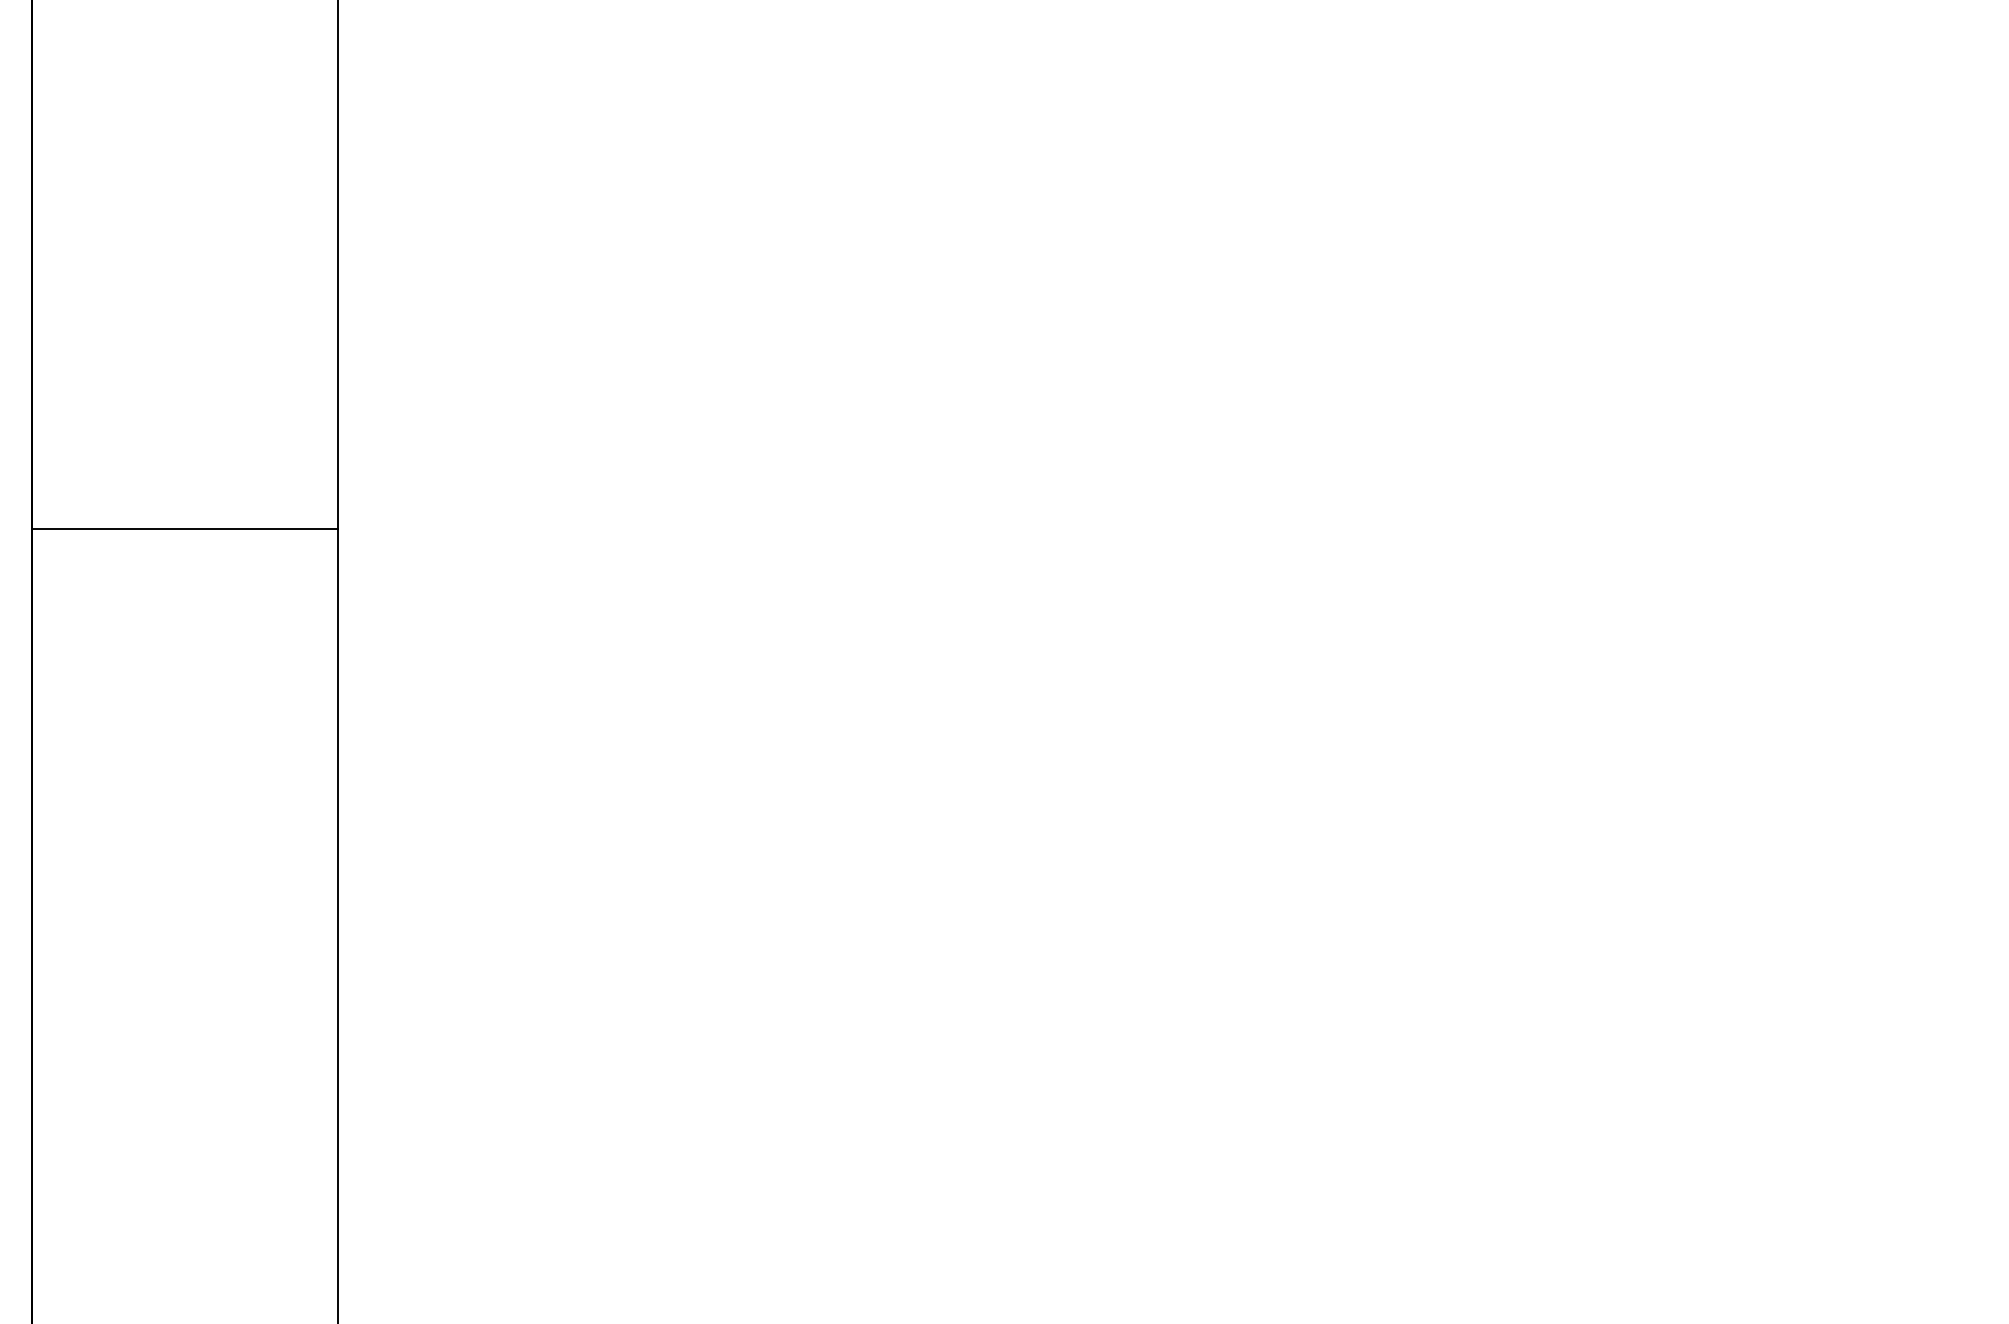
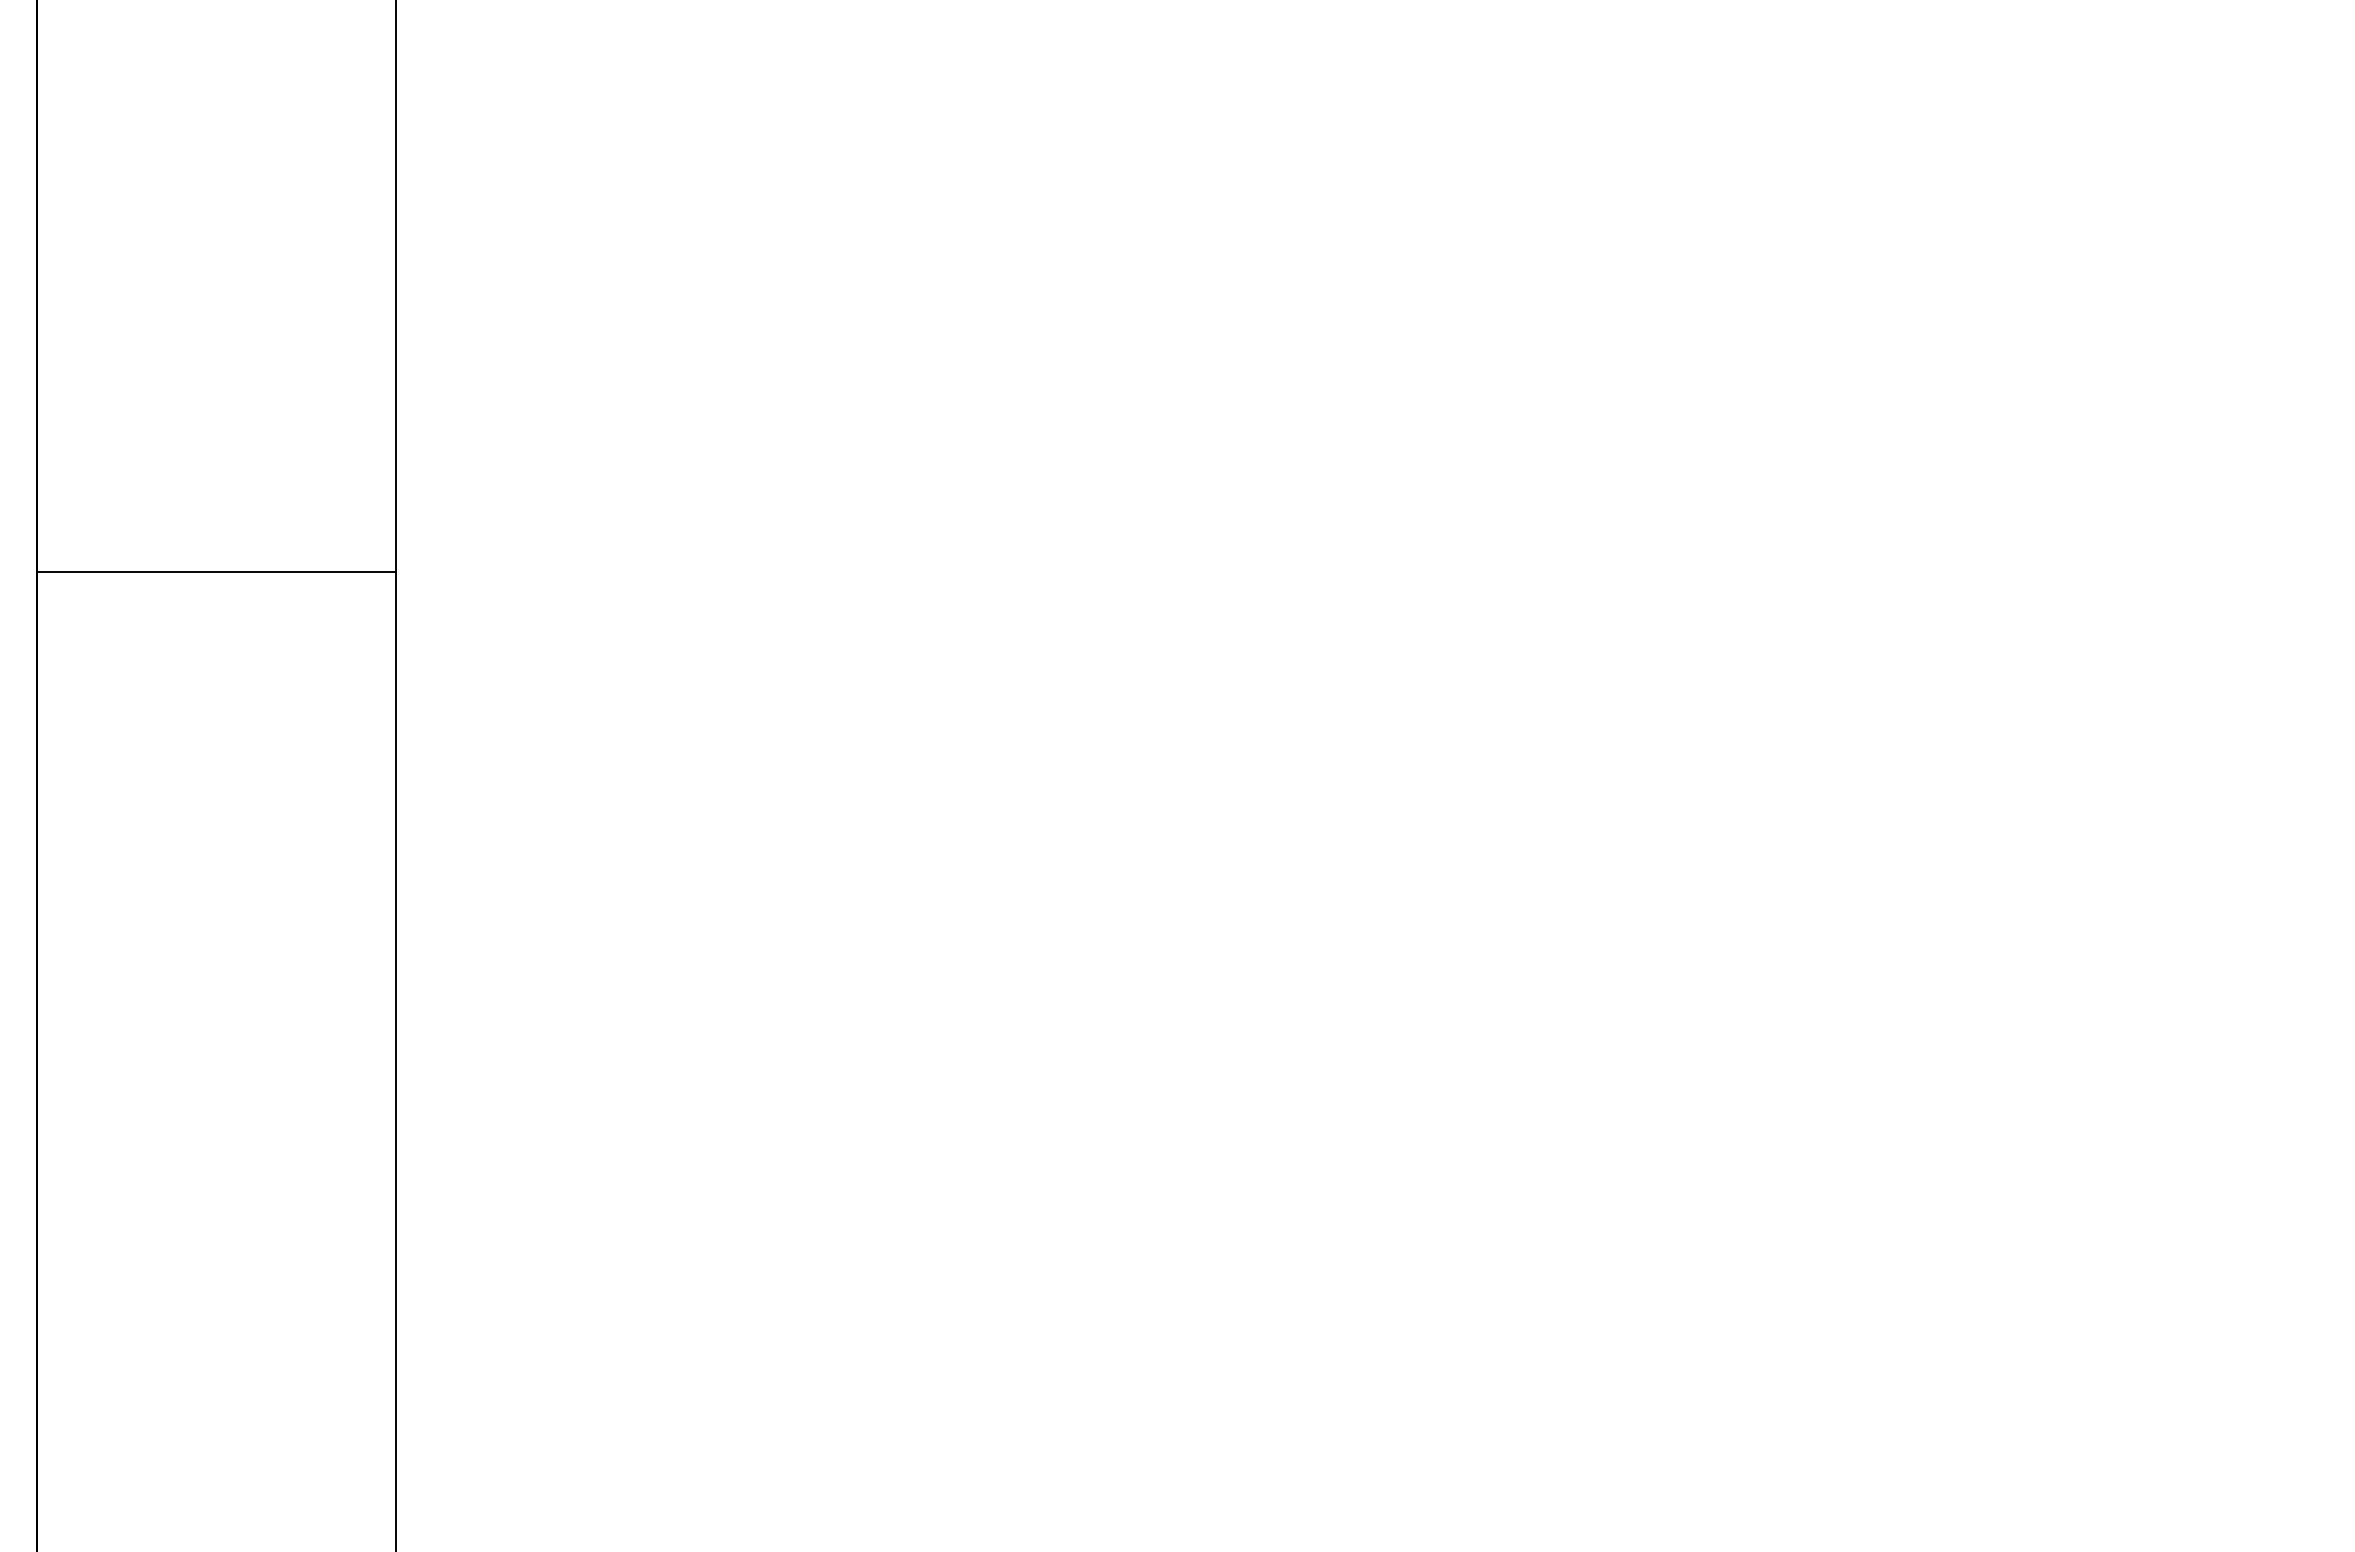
line: (184, 529) -> (216, 572), moved

